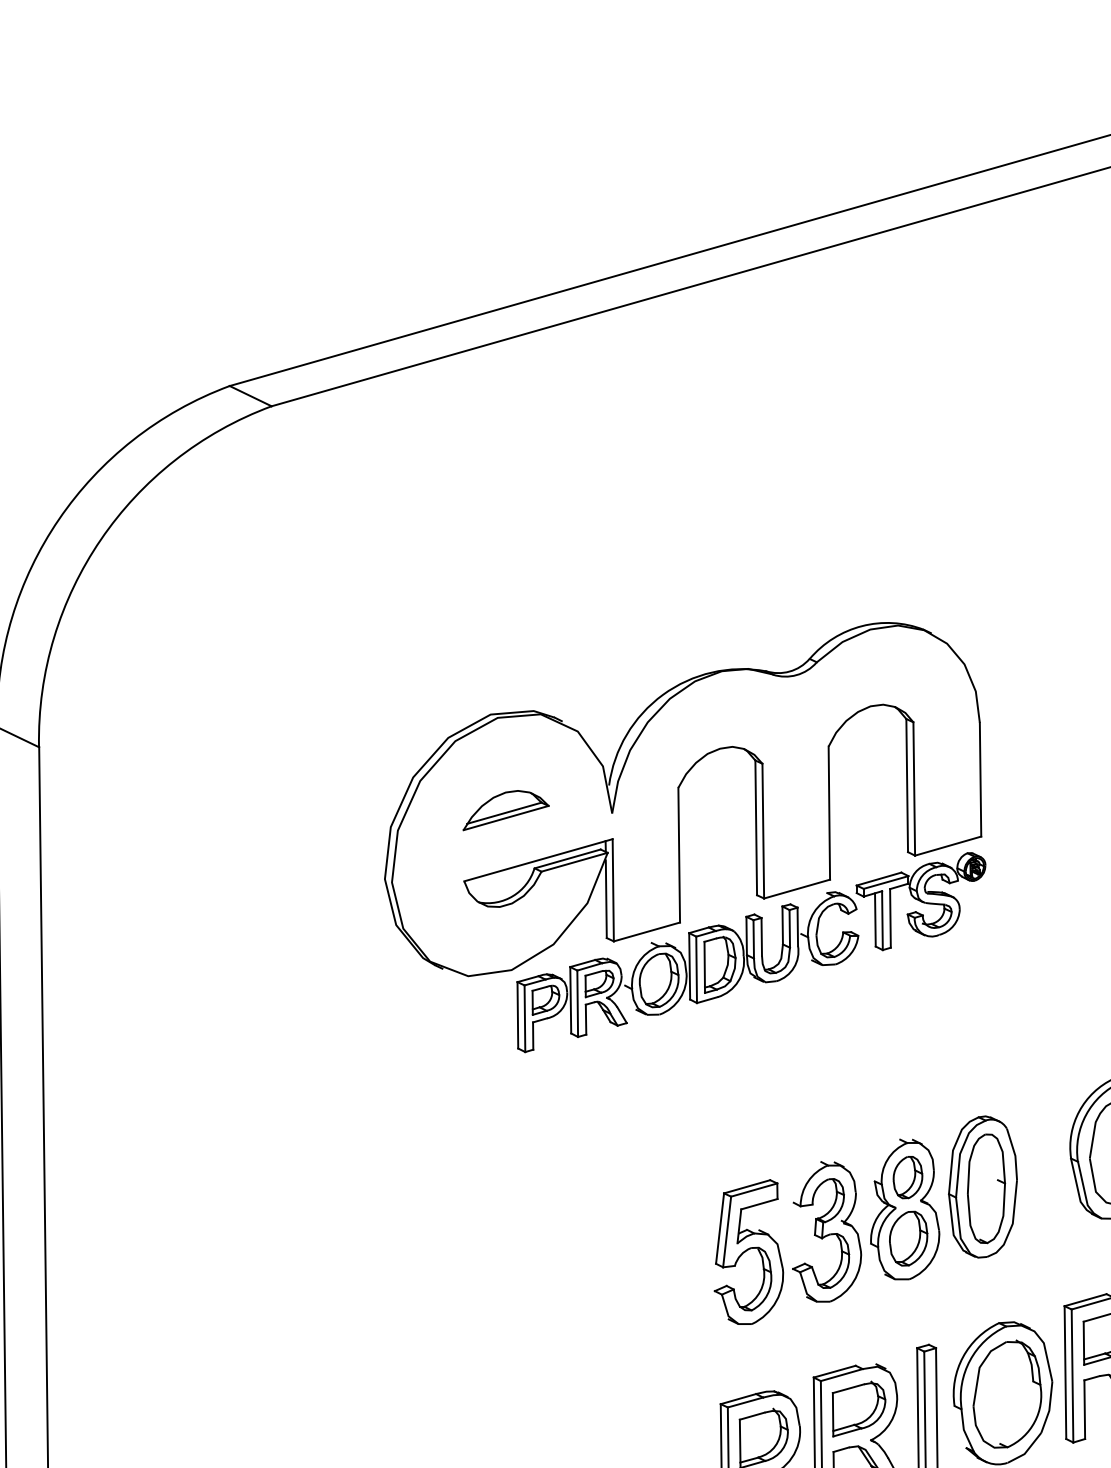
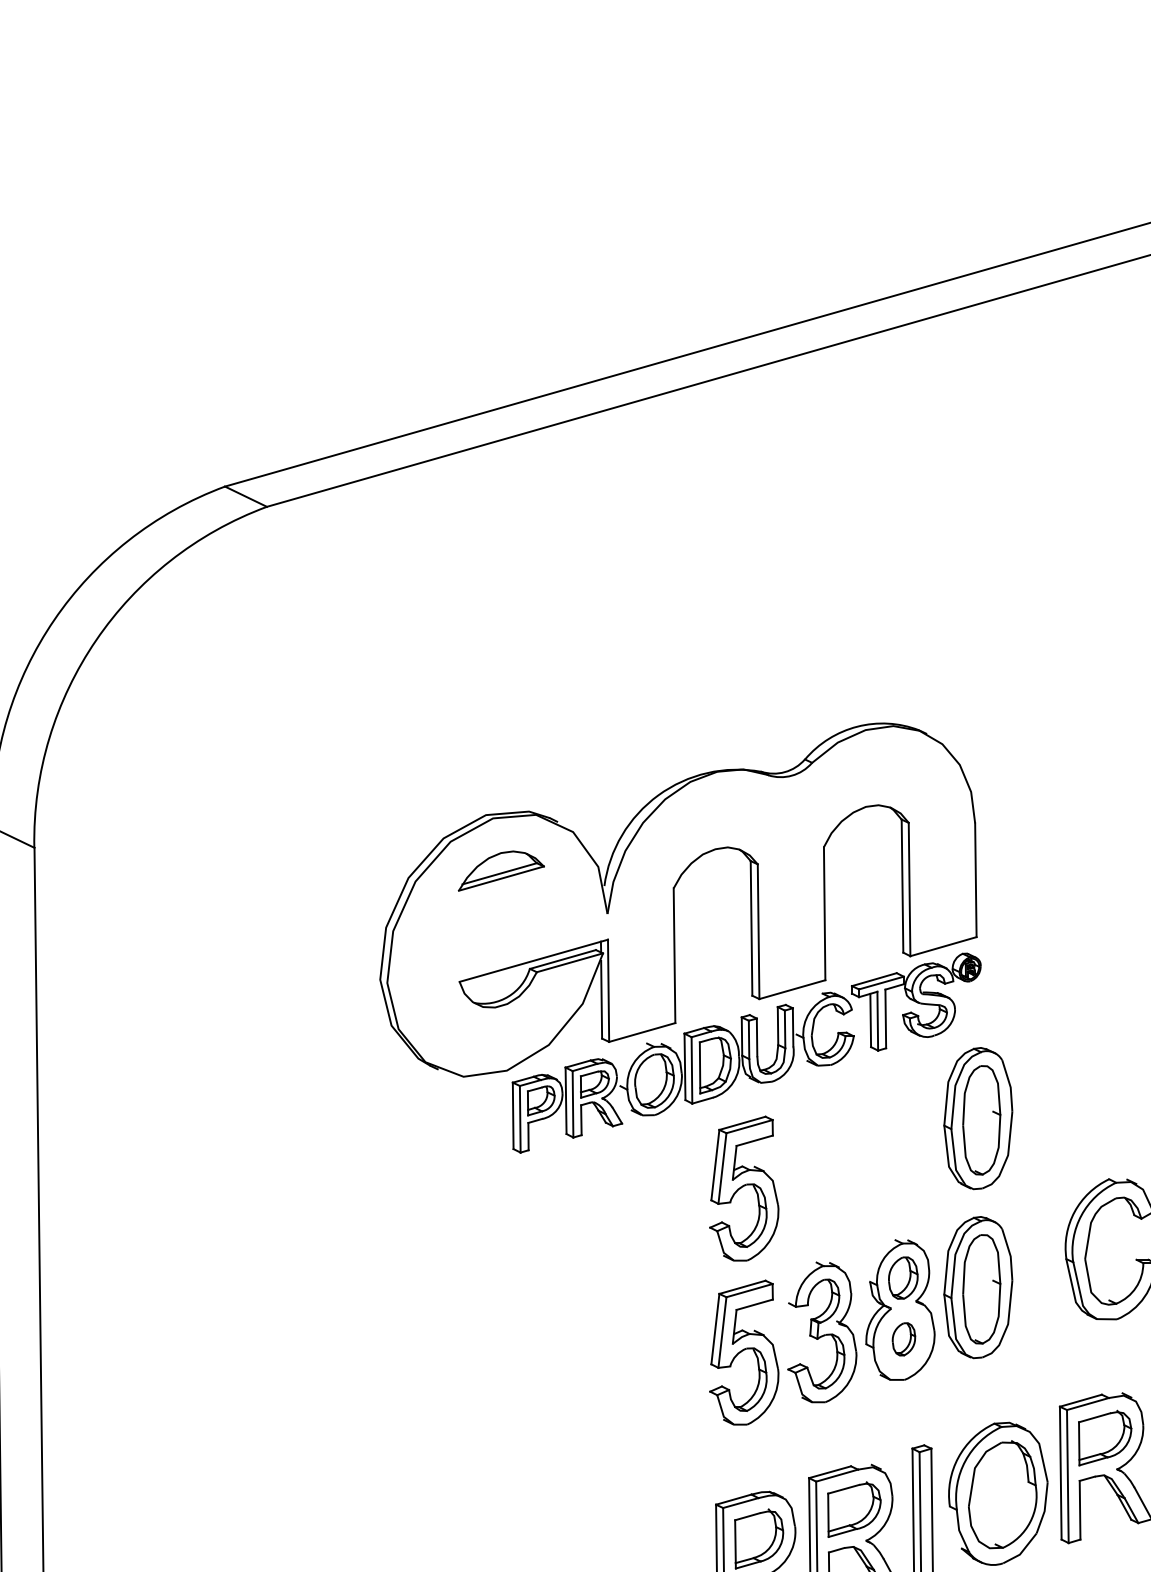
part: (505, 809) -> (500, 870), moved
part: (983, 1017) -> (978, 1118), added
part: (749, 1087) -> (744, 1188), added
part: (908, 1238) -> (903, 1339), size x0.6

